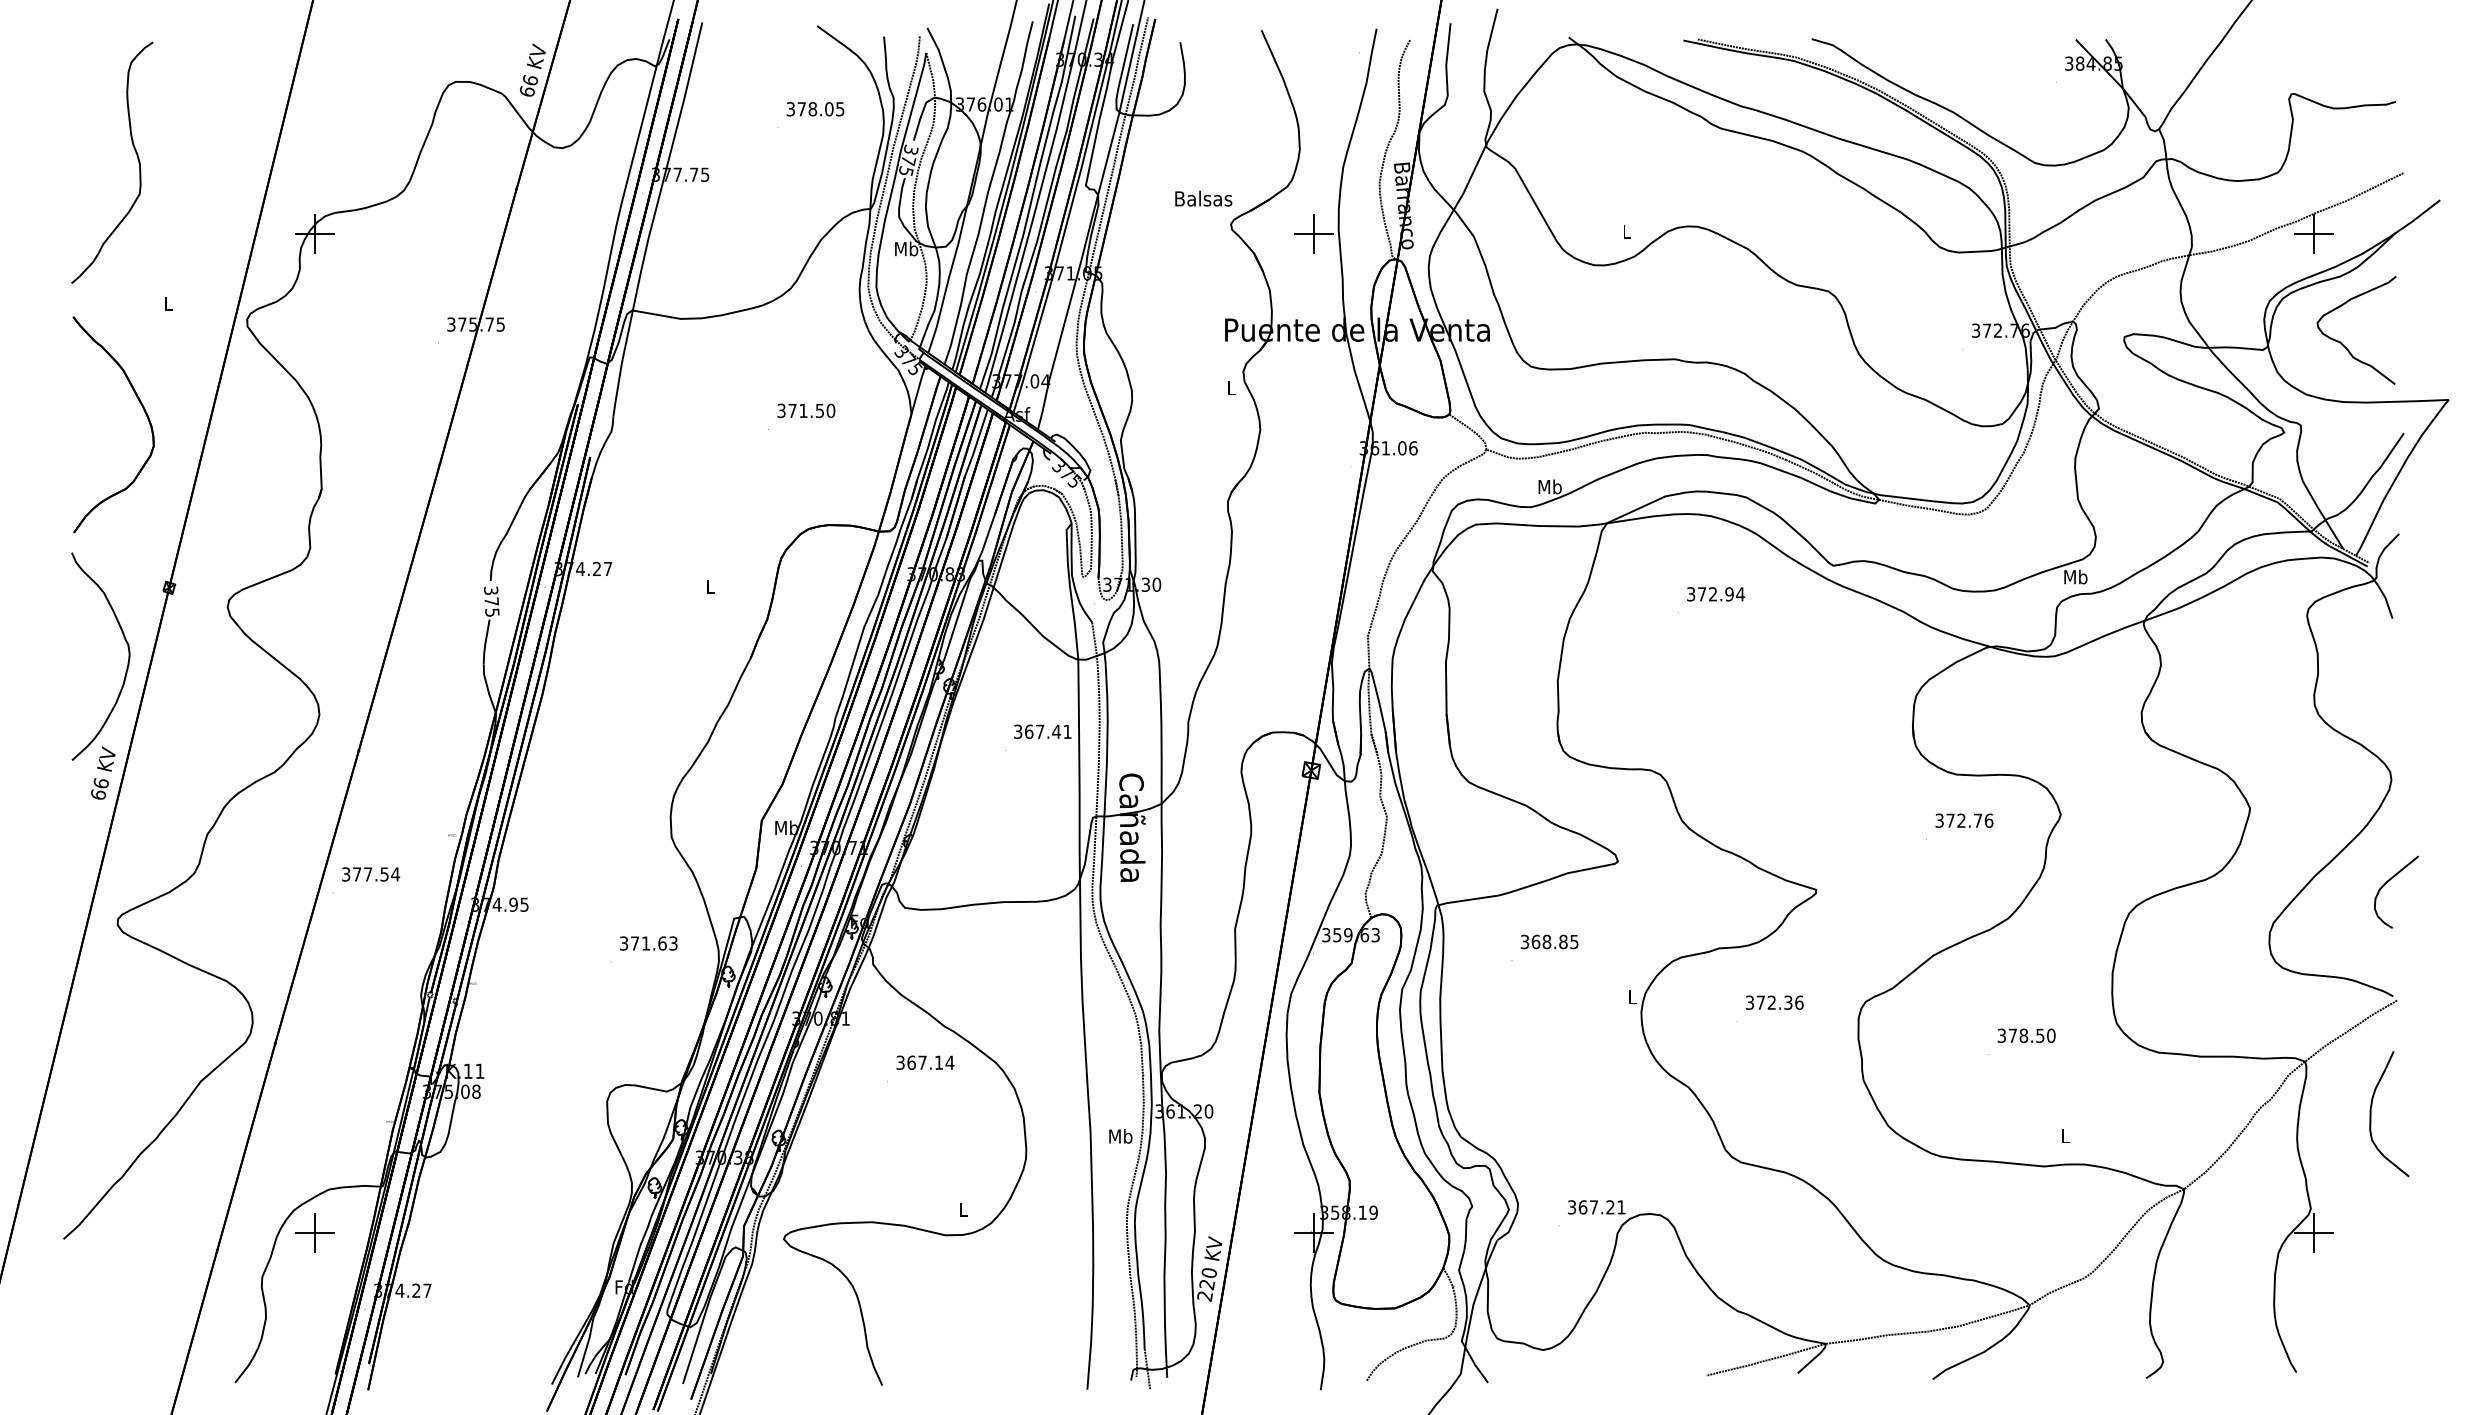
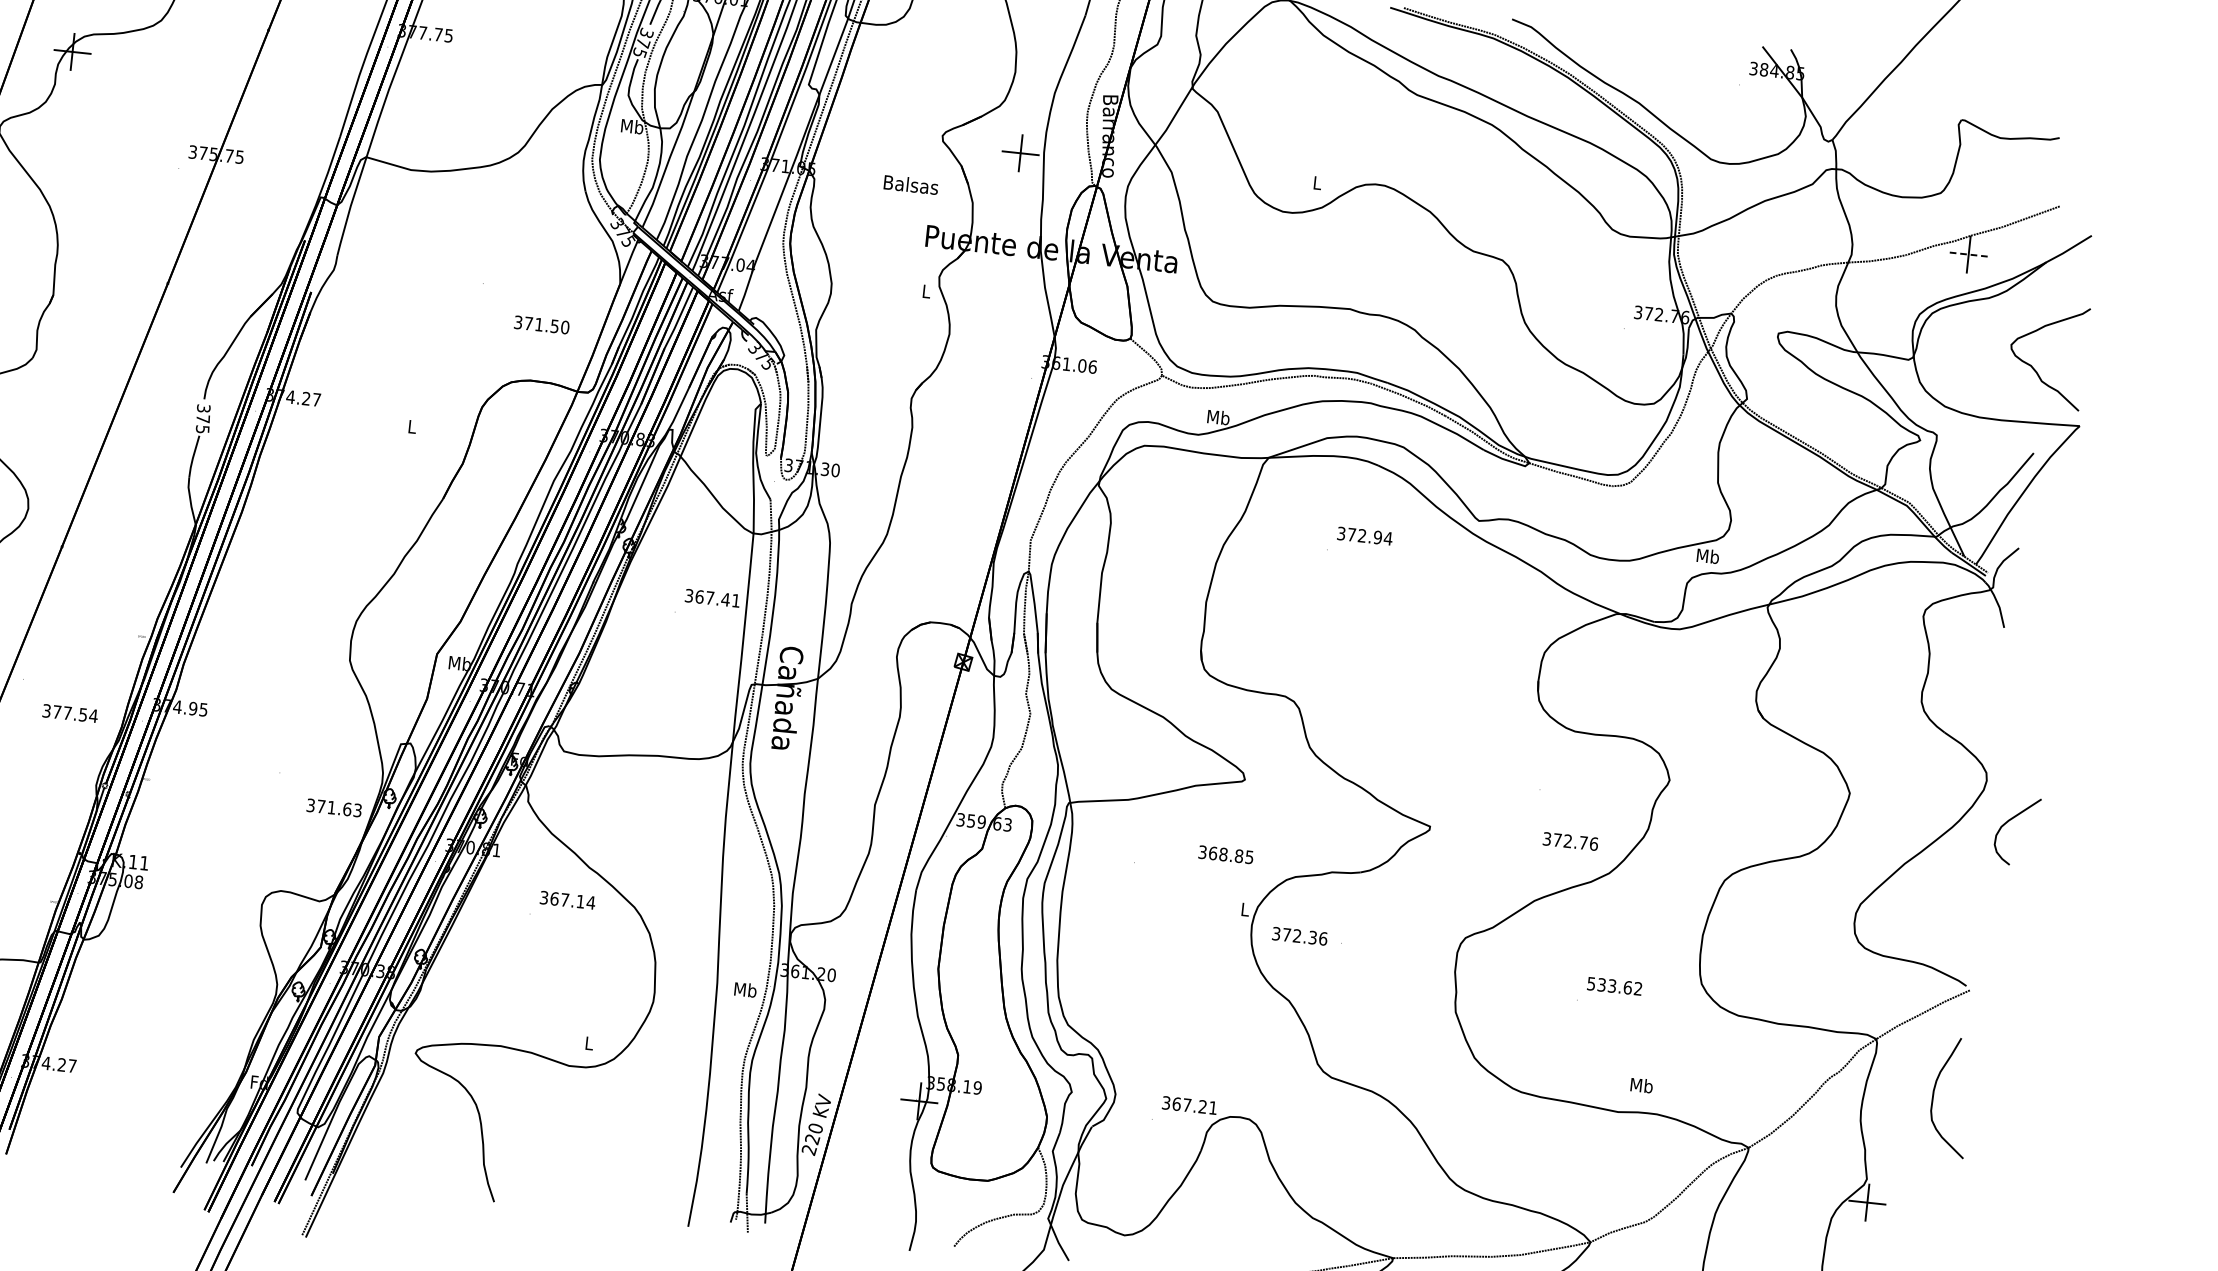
text: (1203, 198) -> (910, 184), moved
line: (2313, 233) -> (1968, 254), solid -> dashed
curve: (2342, 343) -> (2032, 366), moved
text: (806, 410) -> (542, 324), moved
text: (1964, 820) -> (1570, 841), moved
text: (371, 874) -> (70, 713), moved
curve: (2389, 881) -> (2011, 820), moved
text: (1549, 941) -> (1225, 854), moved
text: (648, 943) -> (334, 807), moved
text: (1774, 1002) -> (1299, 936), moved
text: (2026, 1035) -> (1614, 986), 378.50 -> 533.62
text: (2065, 1135) -> (1641, 1084), L -> Mb

